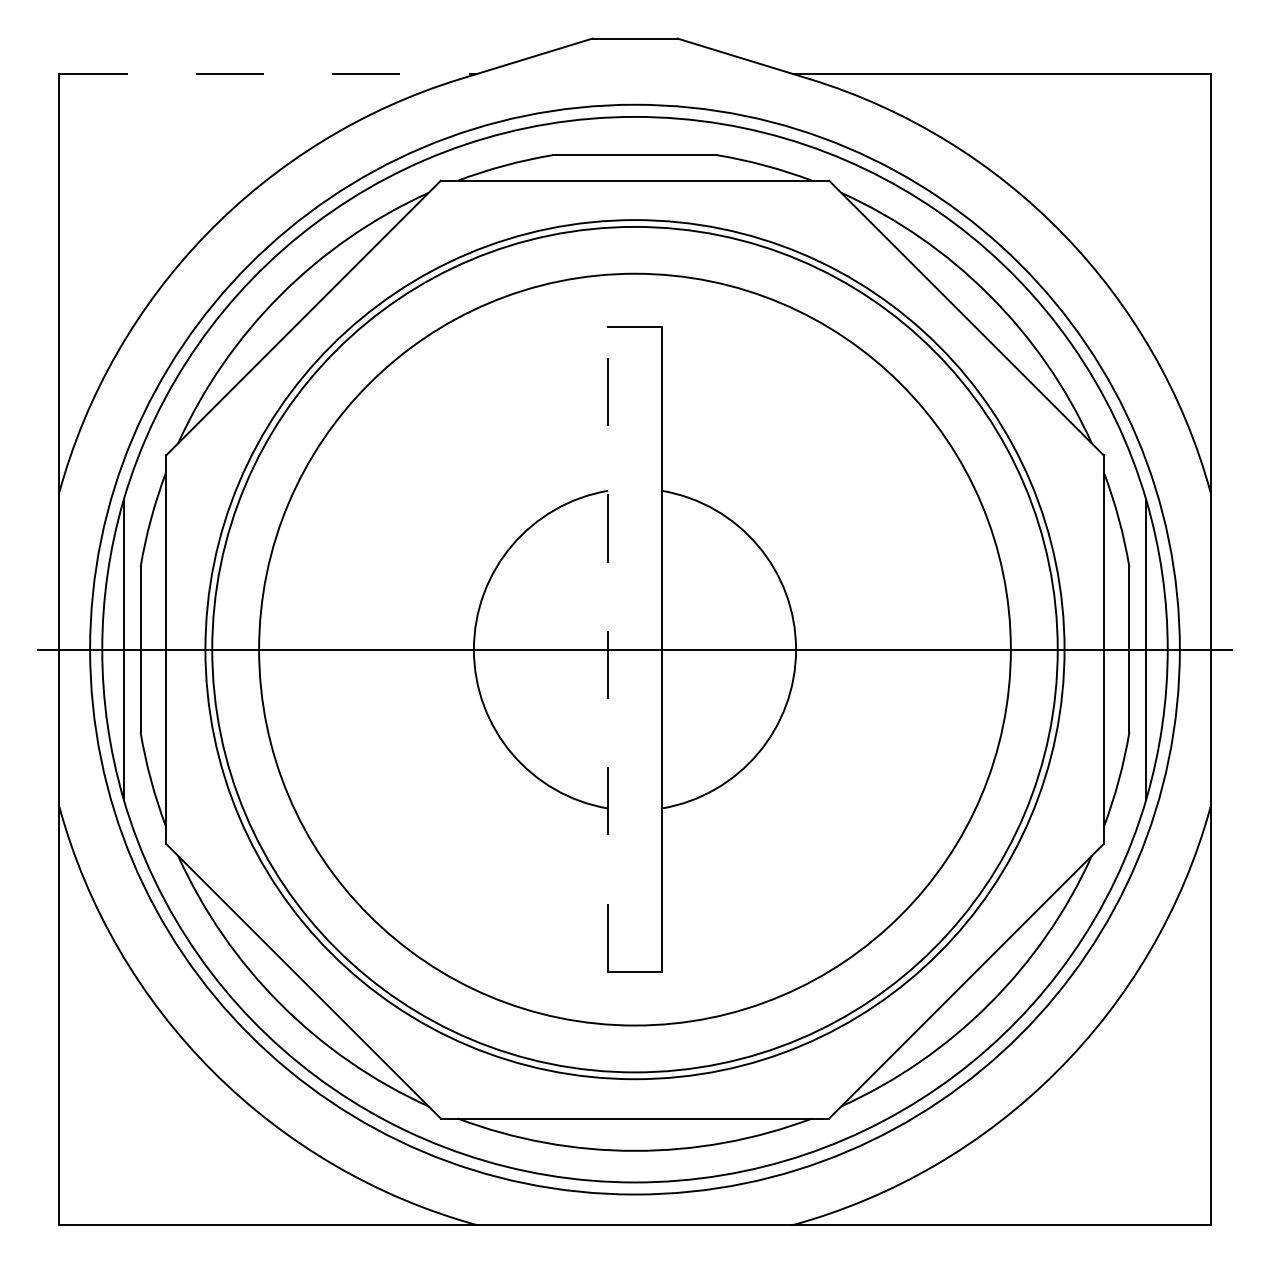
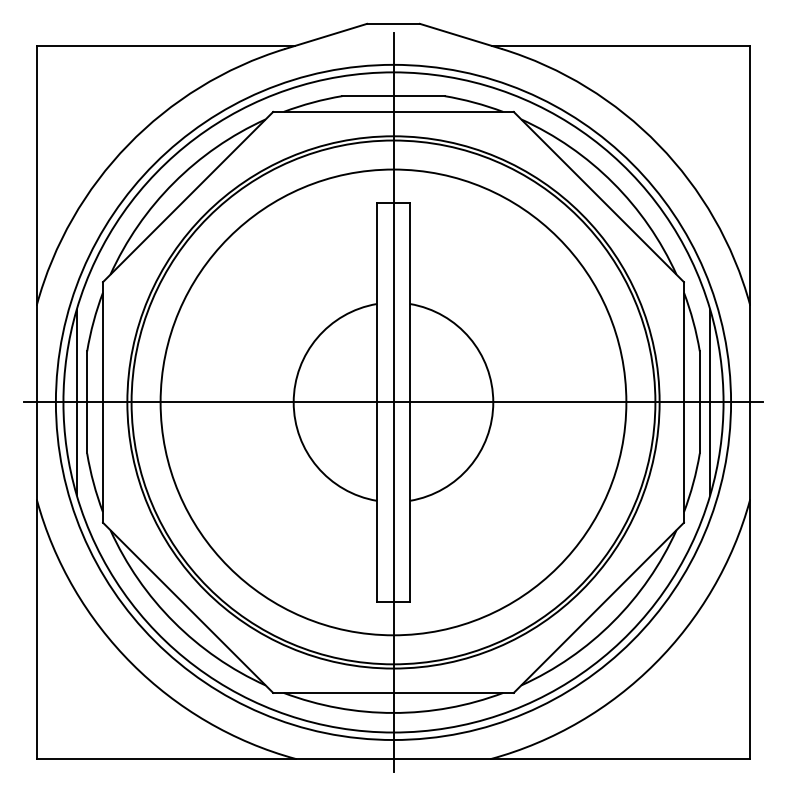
line: (268, 73) -> (166, 45), dashed -> solid
line: (607, 649) -> (376, 402), dashed -> solid
line: (635, 649) -> (393, 402), added

